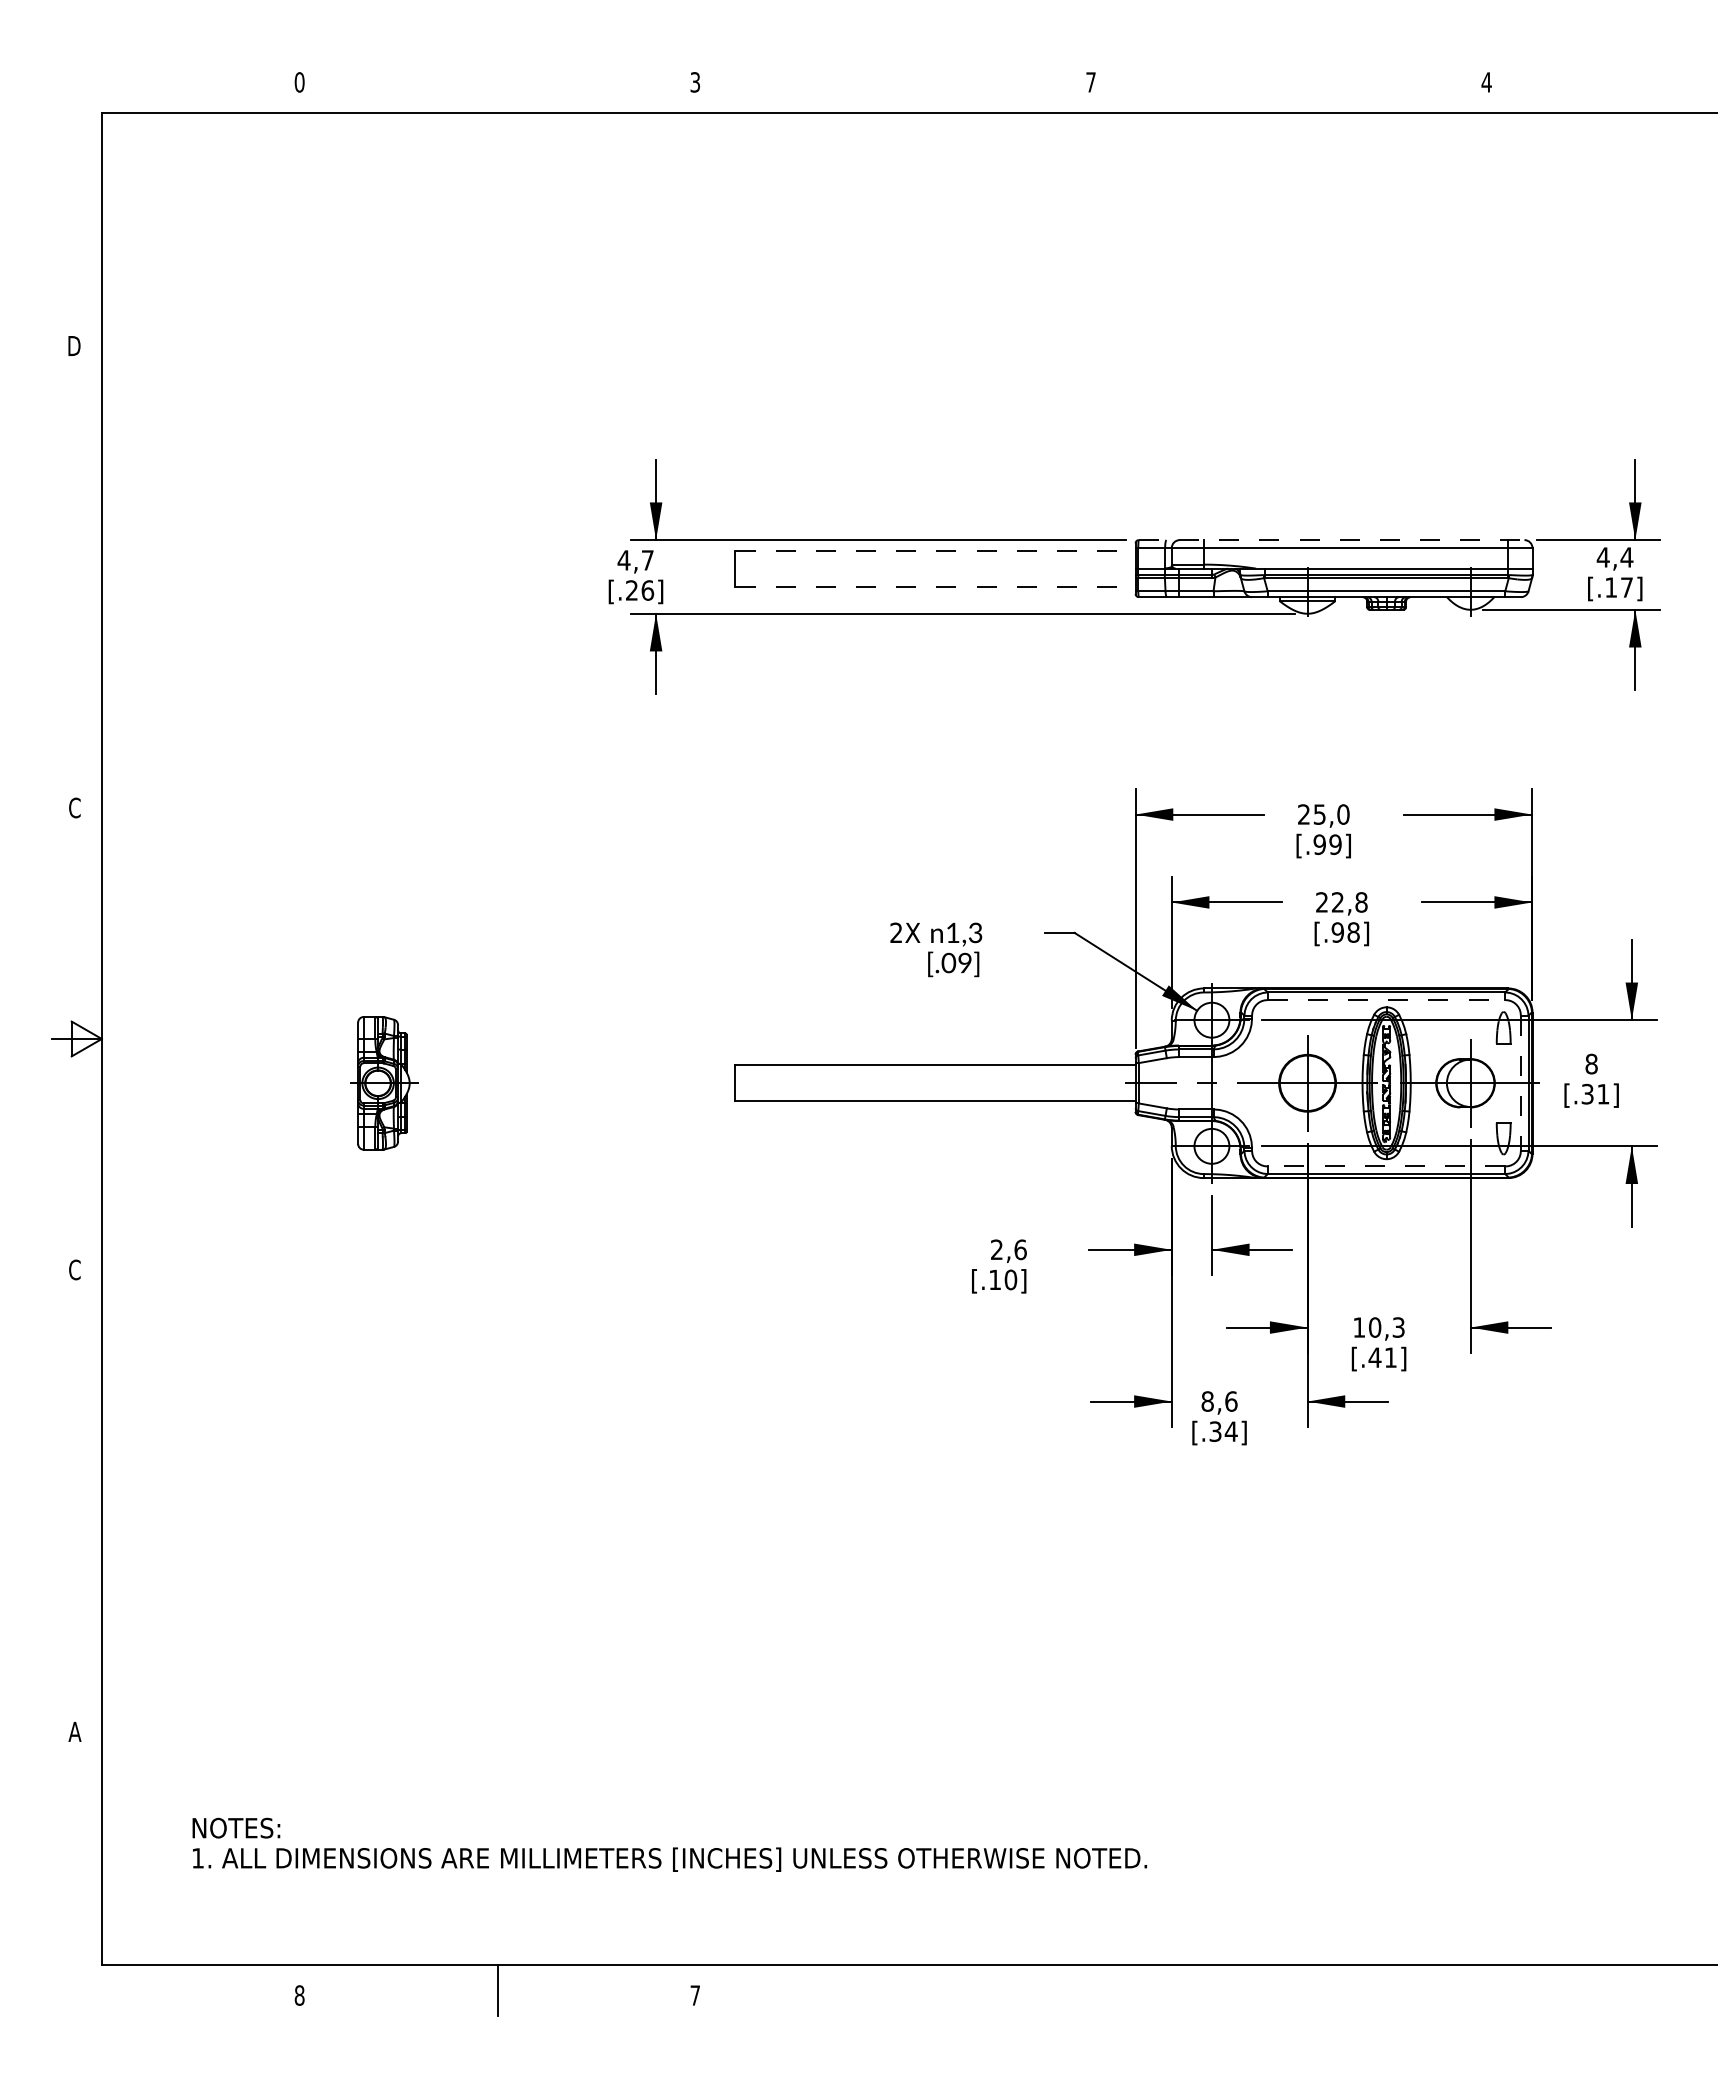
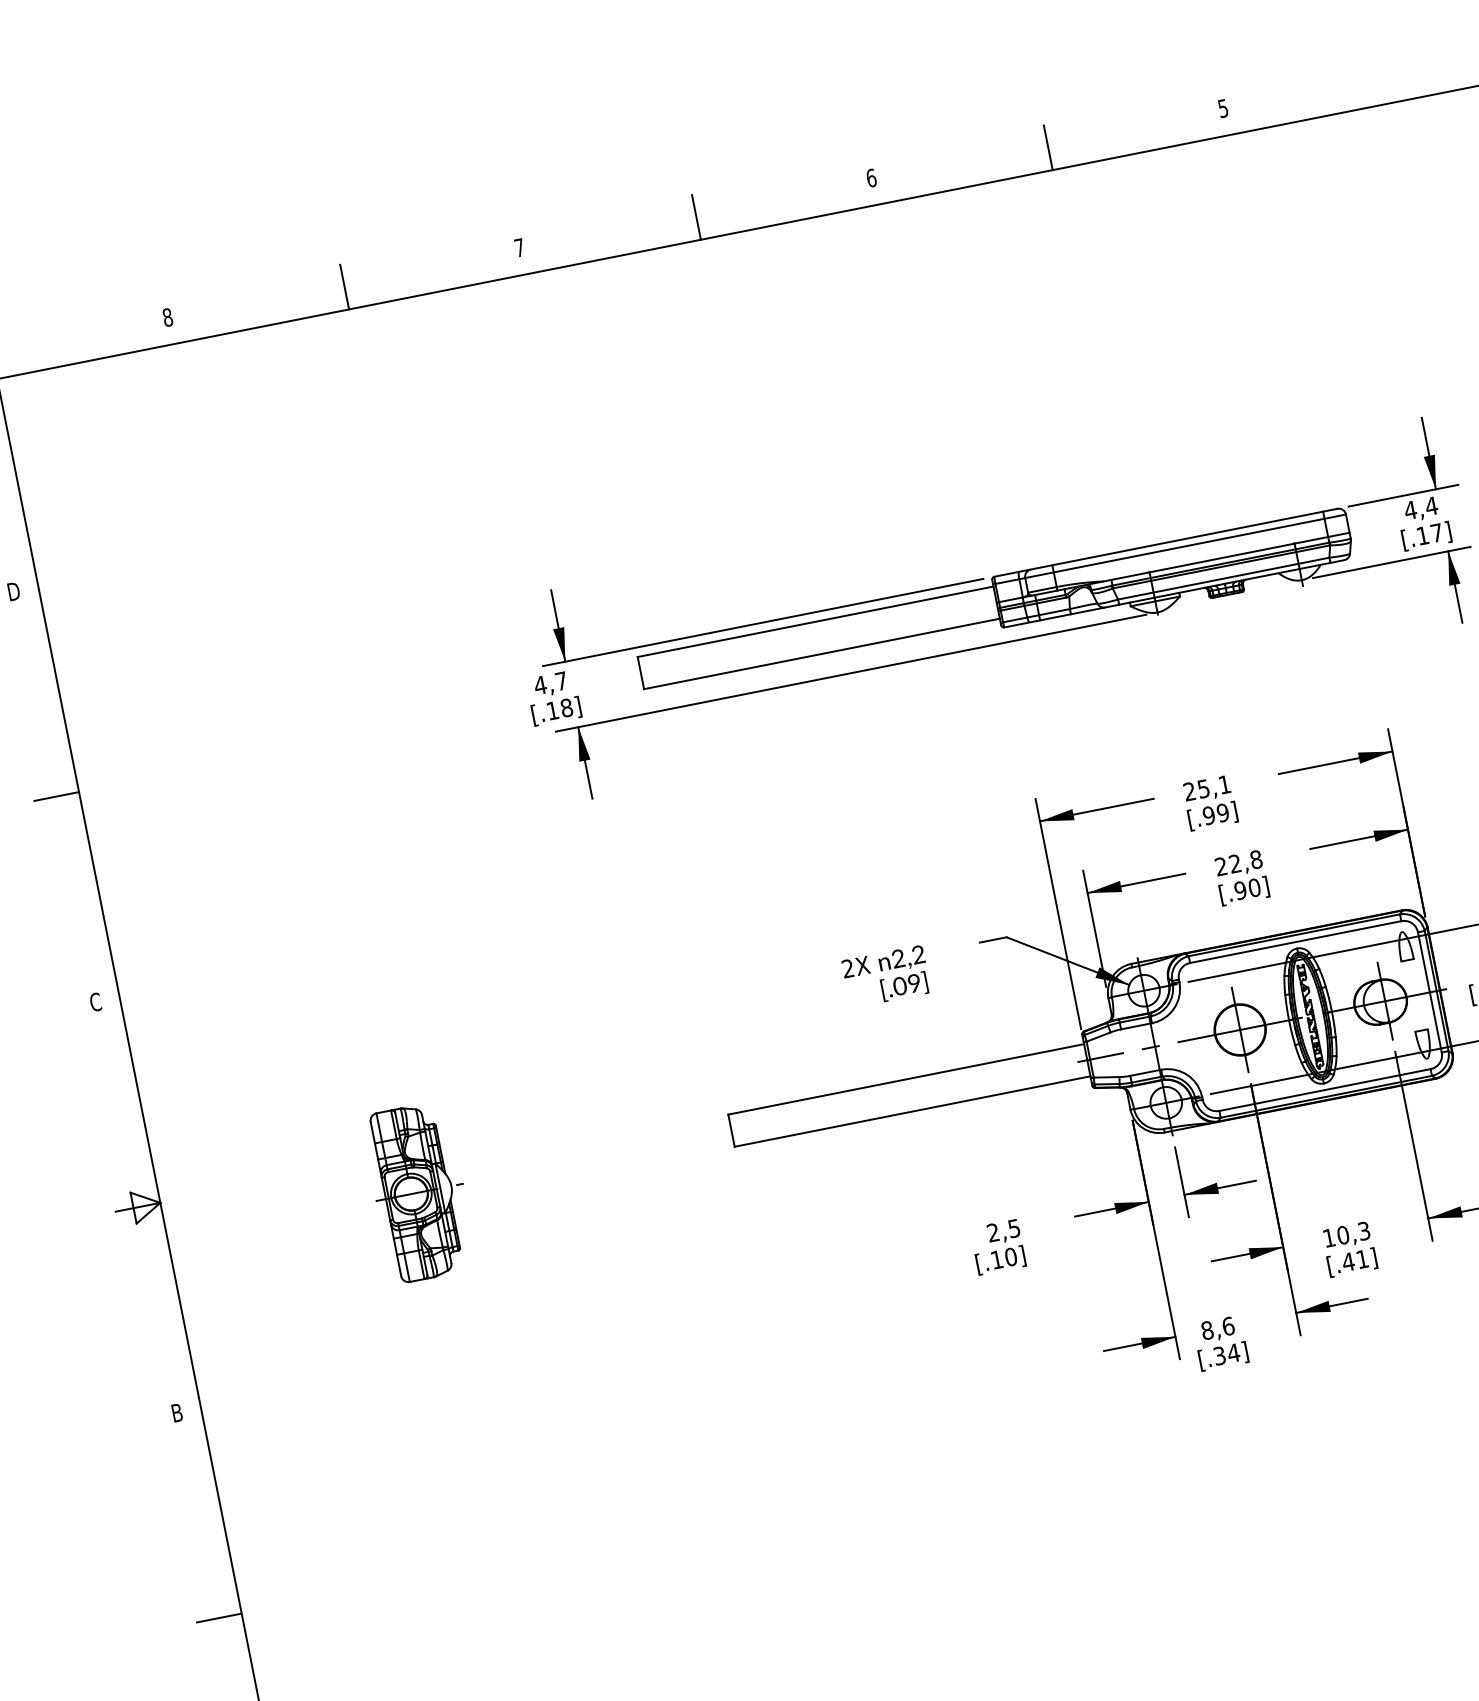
text: (299, 82) -> (167, 317), 0 -> 8
text: (695, 82) -> (519, 247), 3 -> 7
text: (1091, 82) -> (871, 178), 7 -> 6
text: (1486, 82) -> (1223, 108), 4 -> 5
line: (497, 87) -> (344, 287), added
line: (893, 87) -> (696, 217), added
line: (1288, 87) -> (1047, 147), added
line: (1331, 540) -> (1165, 543), dashed -> solid
line: (936, 550) -> (816, 621), dashed -> solid
line: (76, 577) -> (56, 796), added
line: (936, 586) -> (822, 653), dashed -> solid
text: (640, 590) -> (560, 709), [.26] -> [.18]
text: (1343, 814) -> (1224, 784), 25,0 -> 25,1
text: (964, 932) -> (908, 956), 1,3 -> 2,2
text: (1353, 932) -> (1254, 887), [.98] -> [.90]
line: (1386, 1000) -> (1295, 942), dashed -> solid
part: (384, 1083) -> (419, 1192), size x1.43
line: (1520, 1083) -> (1429, 992), dashed -> solid
line: (1386, 1166) -> (1325, 1090), dashed -> solid
text: (1020, 1249) -> (1014, 1228), 2,6 -> 2,5
text: (74, 1269) -> (176, 1412), C -> B
line: (76, 1500) -> (219, 1617), added

